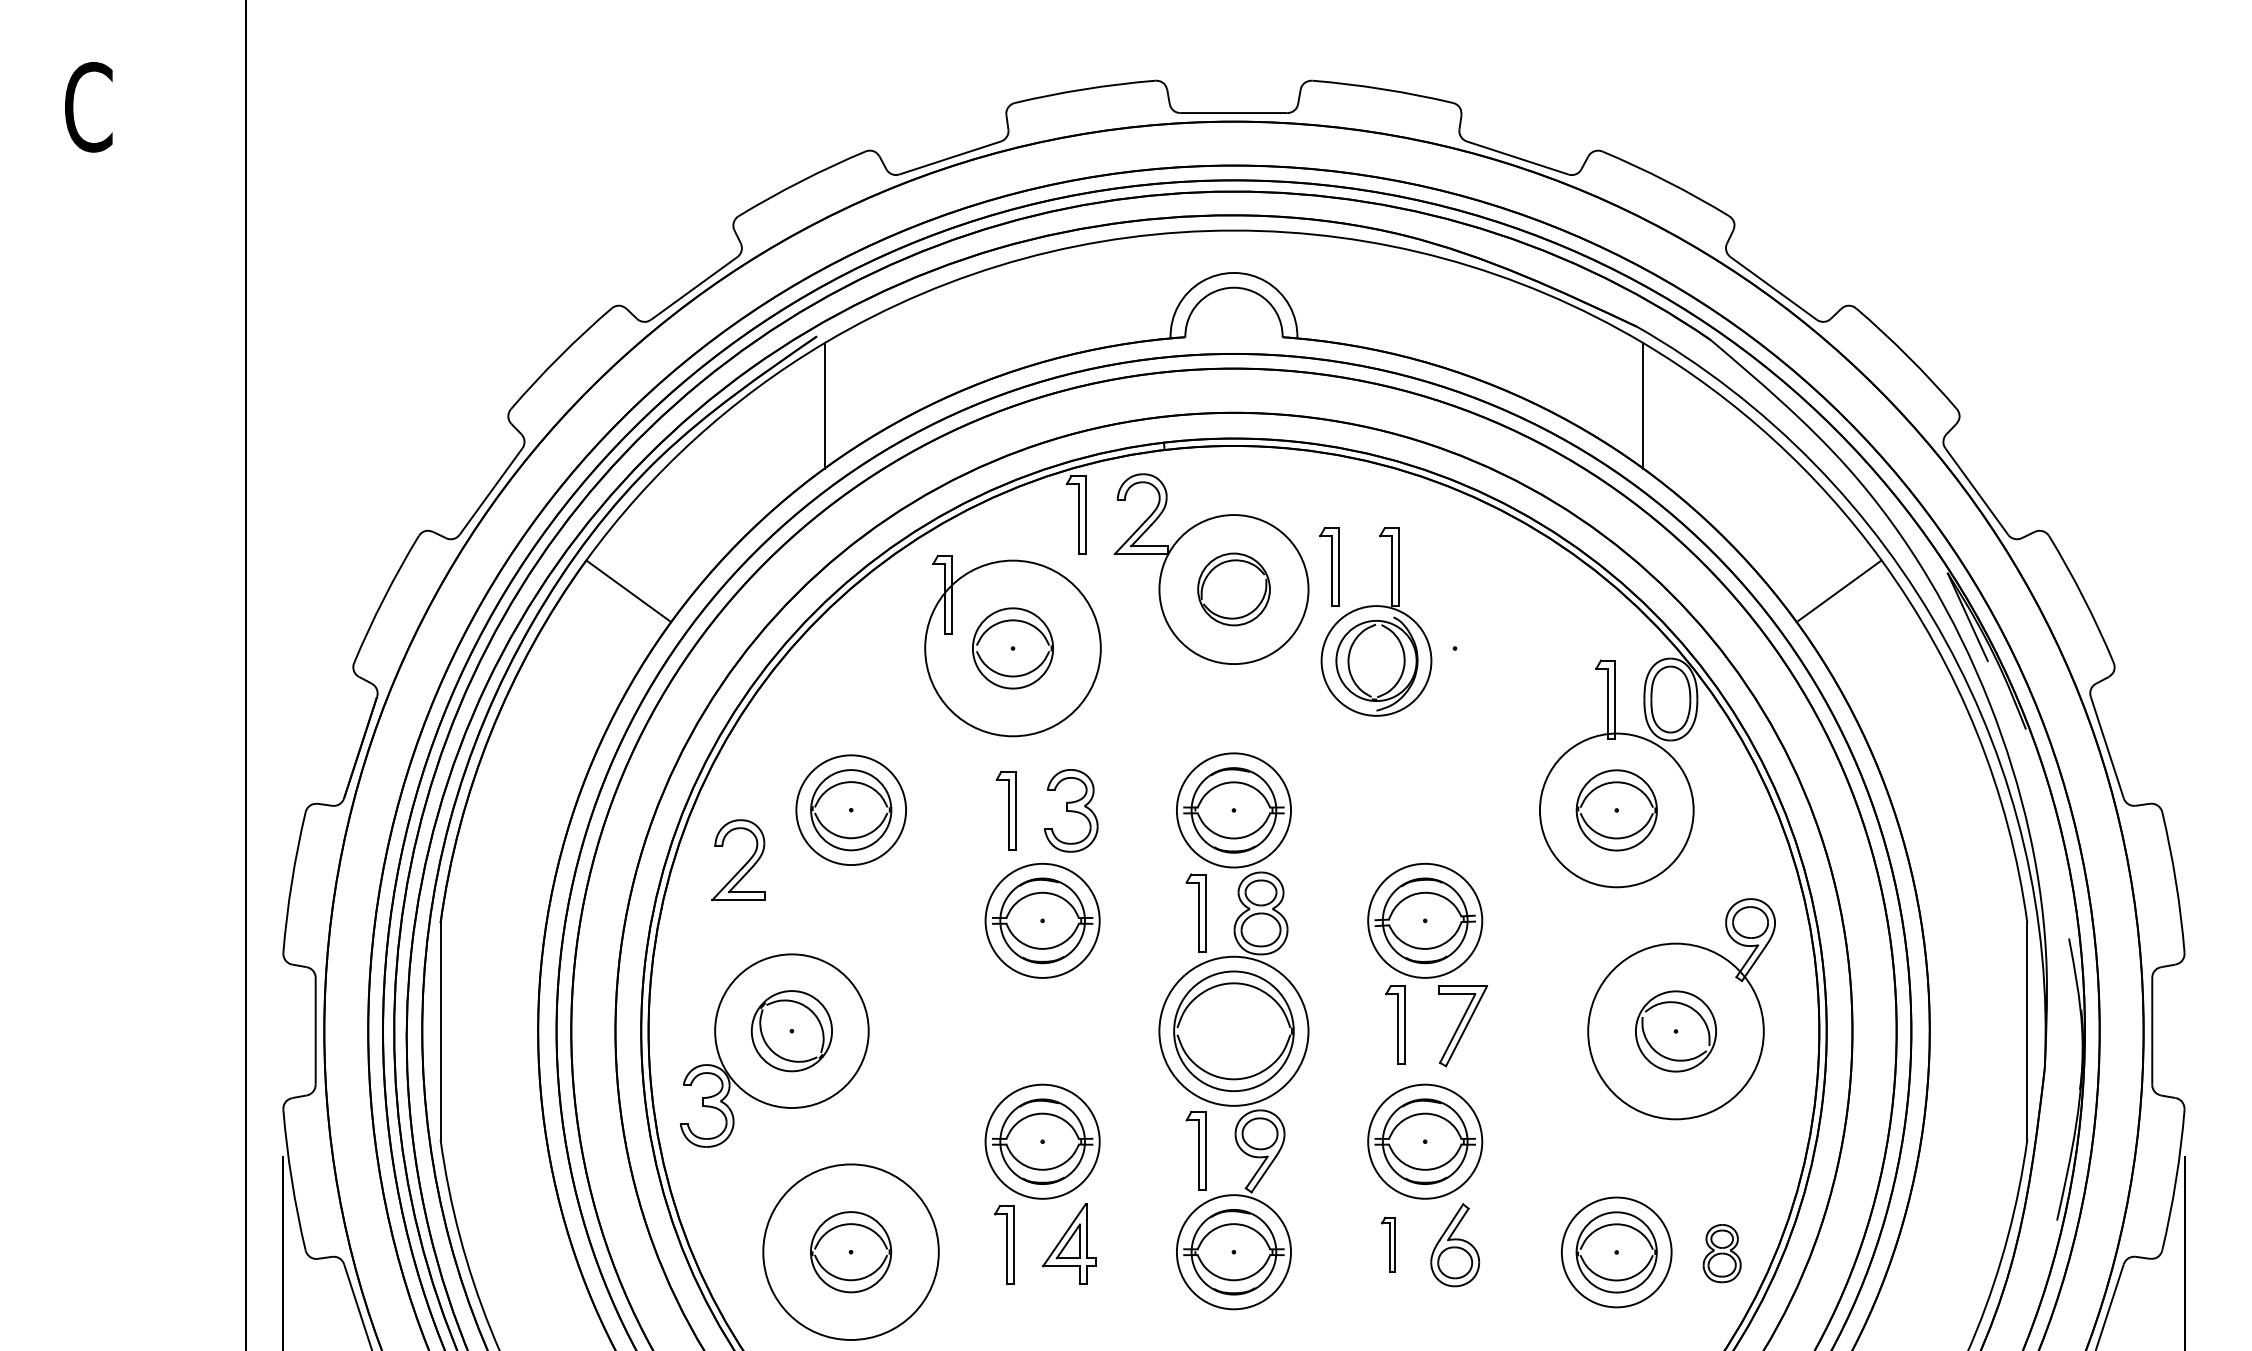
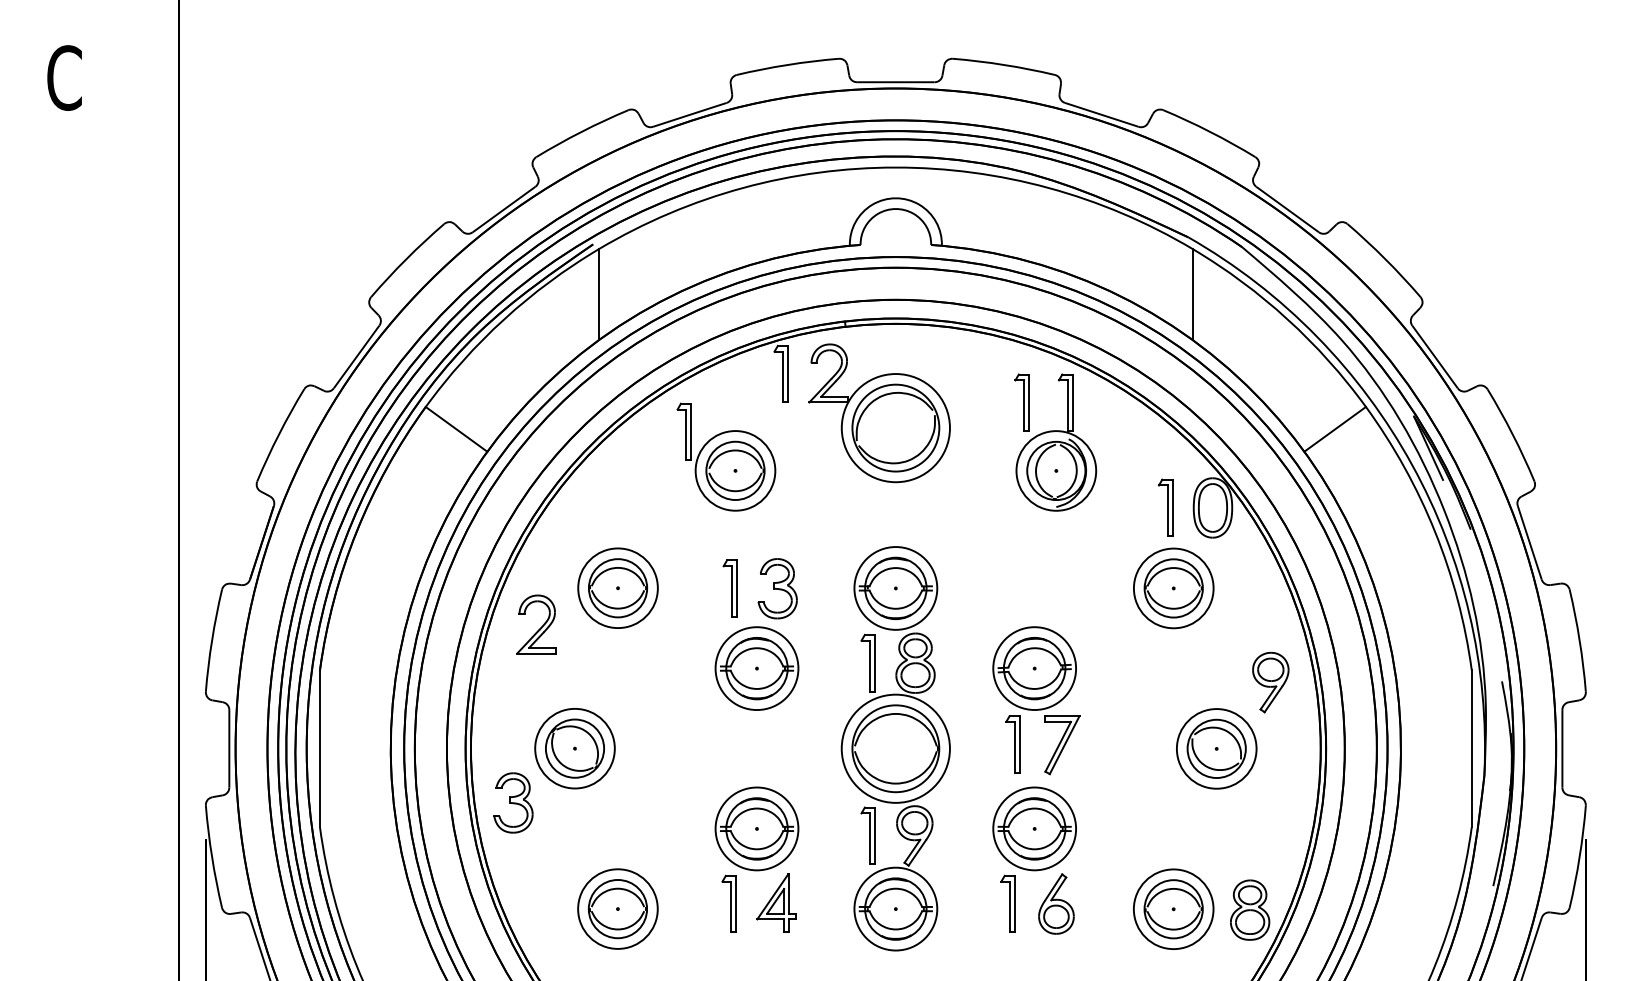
part: (1233, 588) -> (895, 427), size x1.67
part: (1375, 621) -> (1055, 442), moved
circle: (1013, 647) -> (735, 470), size x0.62
circle: (1616, 810) -> (1173, 588), size x0.71
circle: (791, 1030) -> (574, 748), size x0.71
circle: (1675, 1030) -> (1216, 748), size x0.62
part: (1387, 1244) -> (1007, 903), size x1.43
circle: (850, 1251) -> (617, 908), size x0.62
part: (1722, 1252) -> (1250, 909), size x1.43

